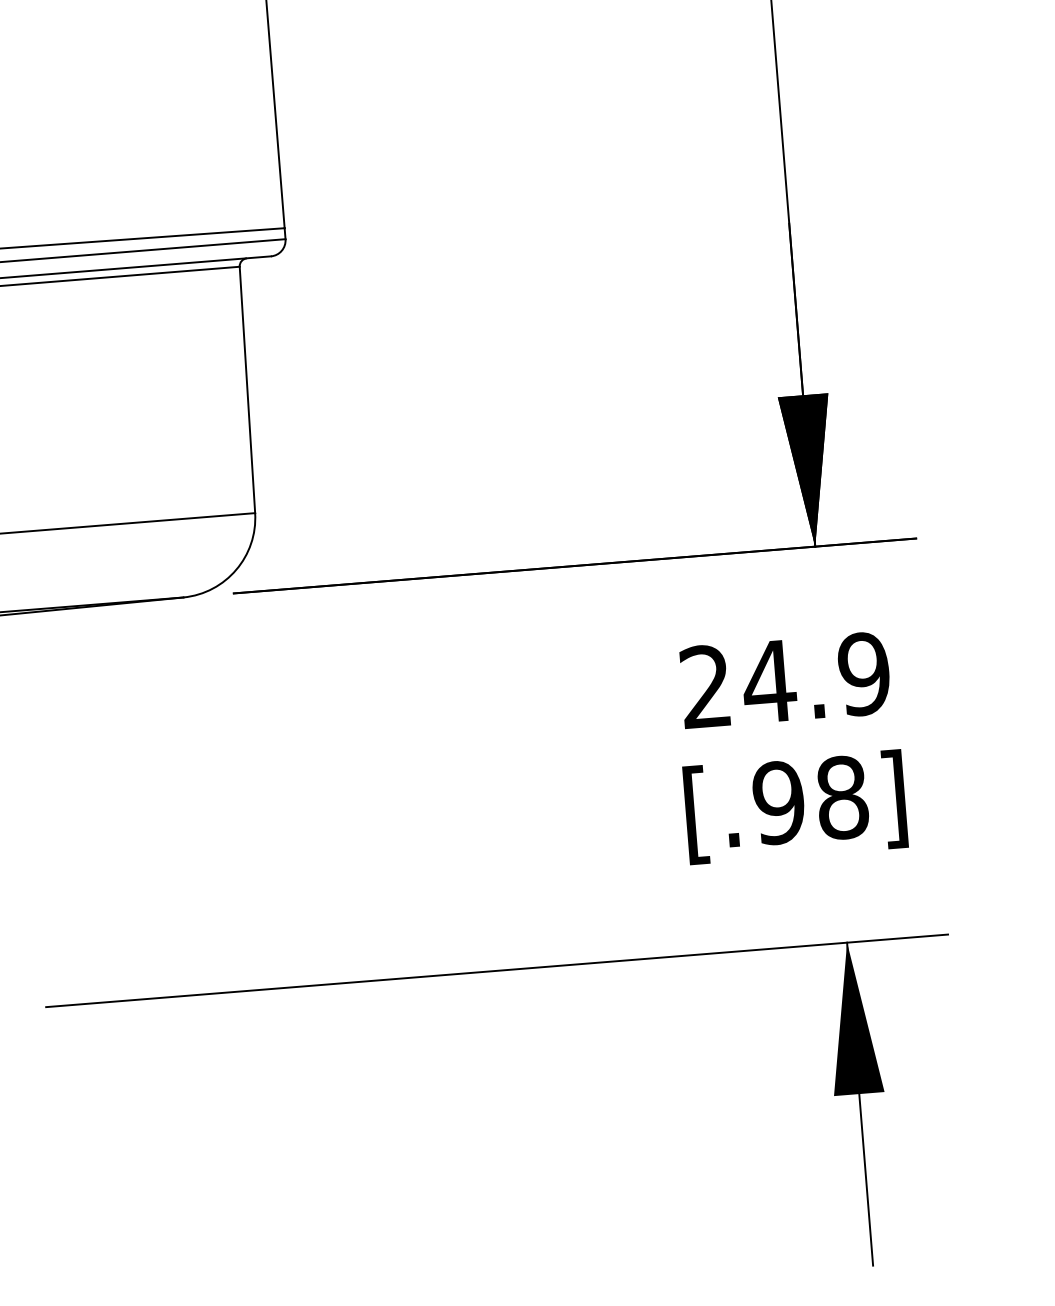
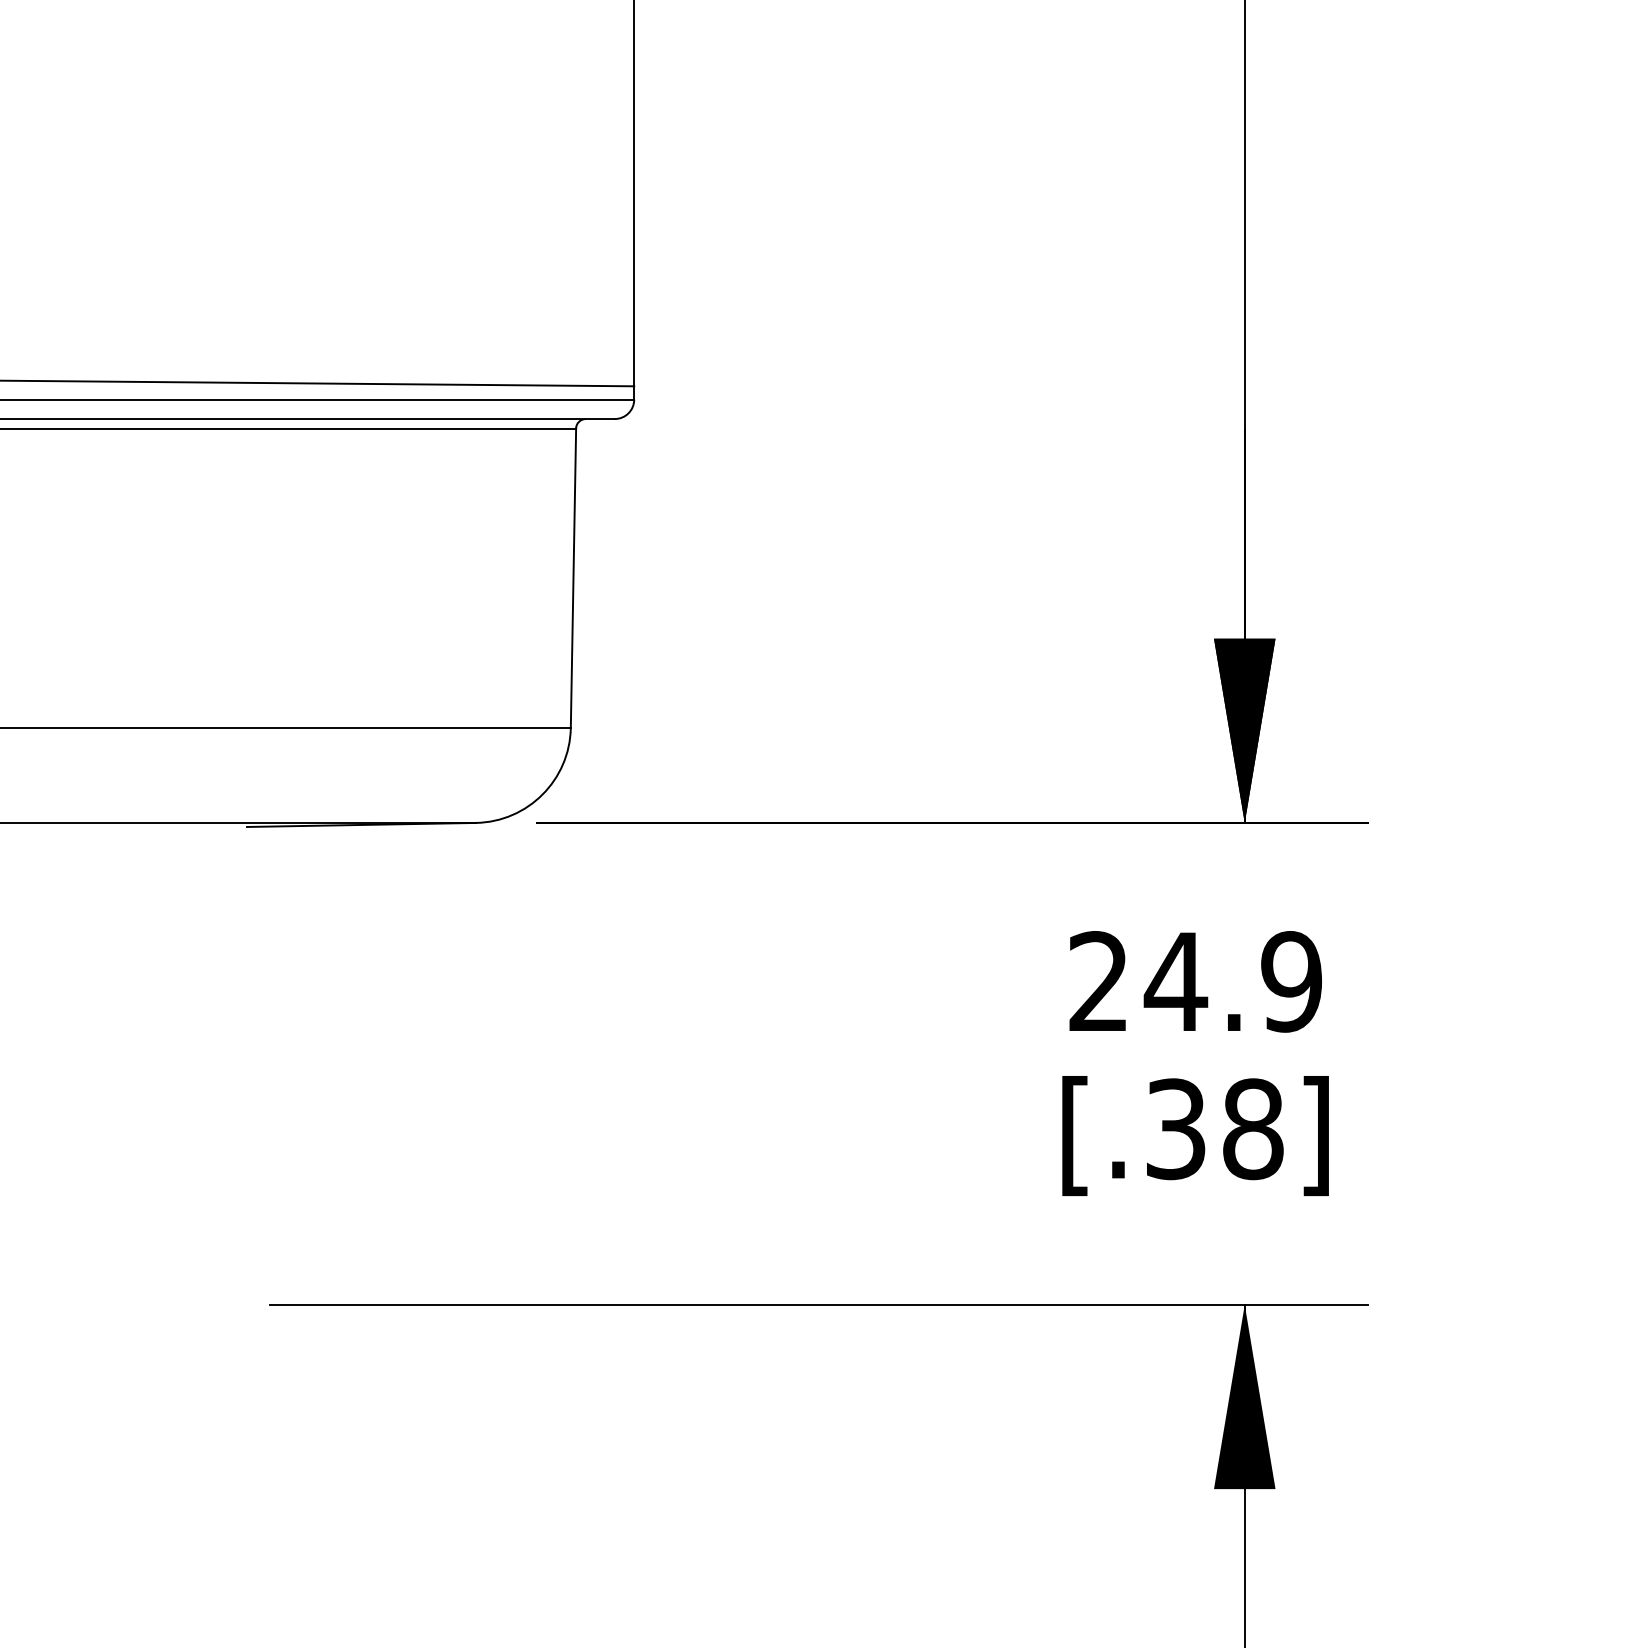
text: (778, 803) -> (1175, 1129), [.98] -> [.38]

